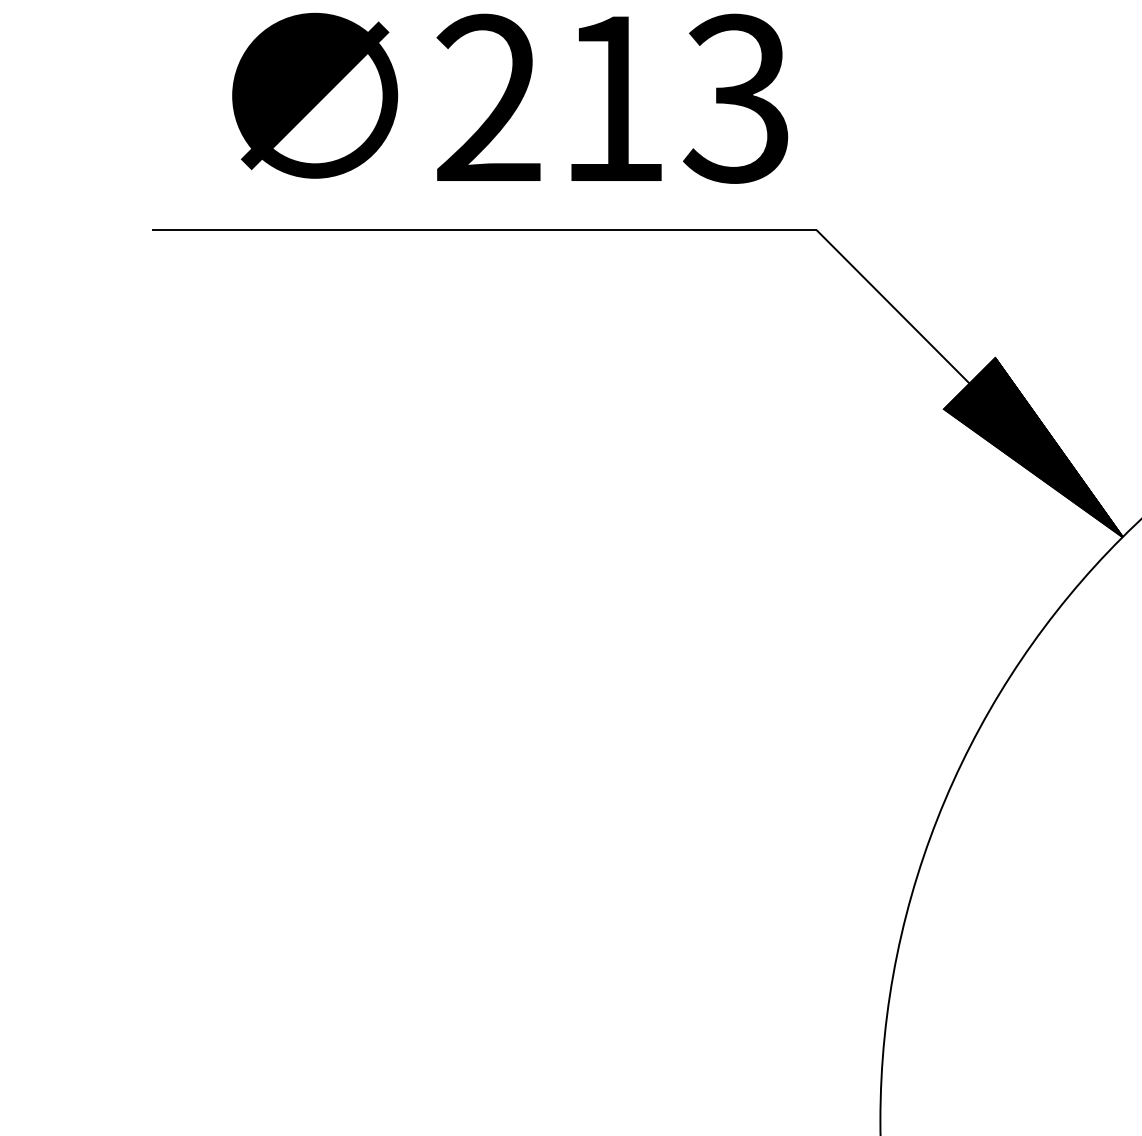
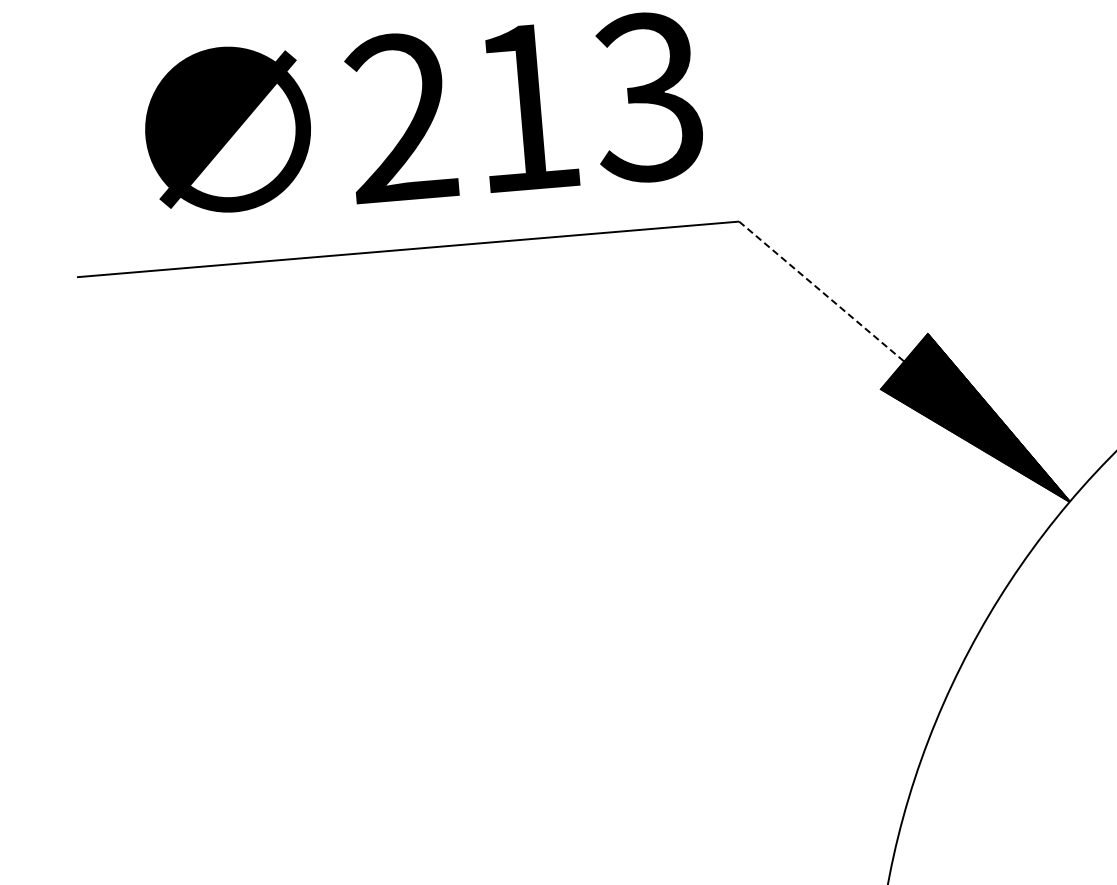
line: (893, 307) -> (822, 292), solid -> dashed

